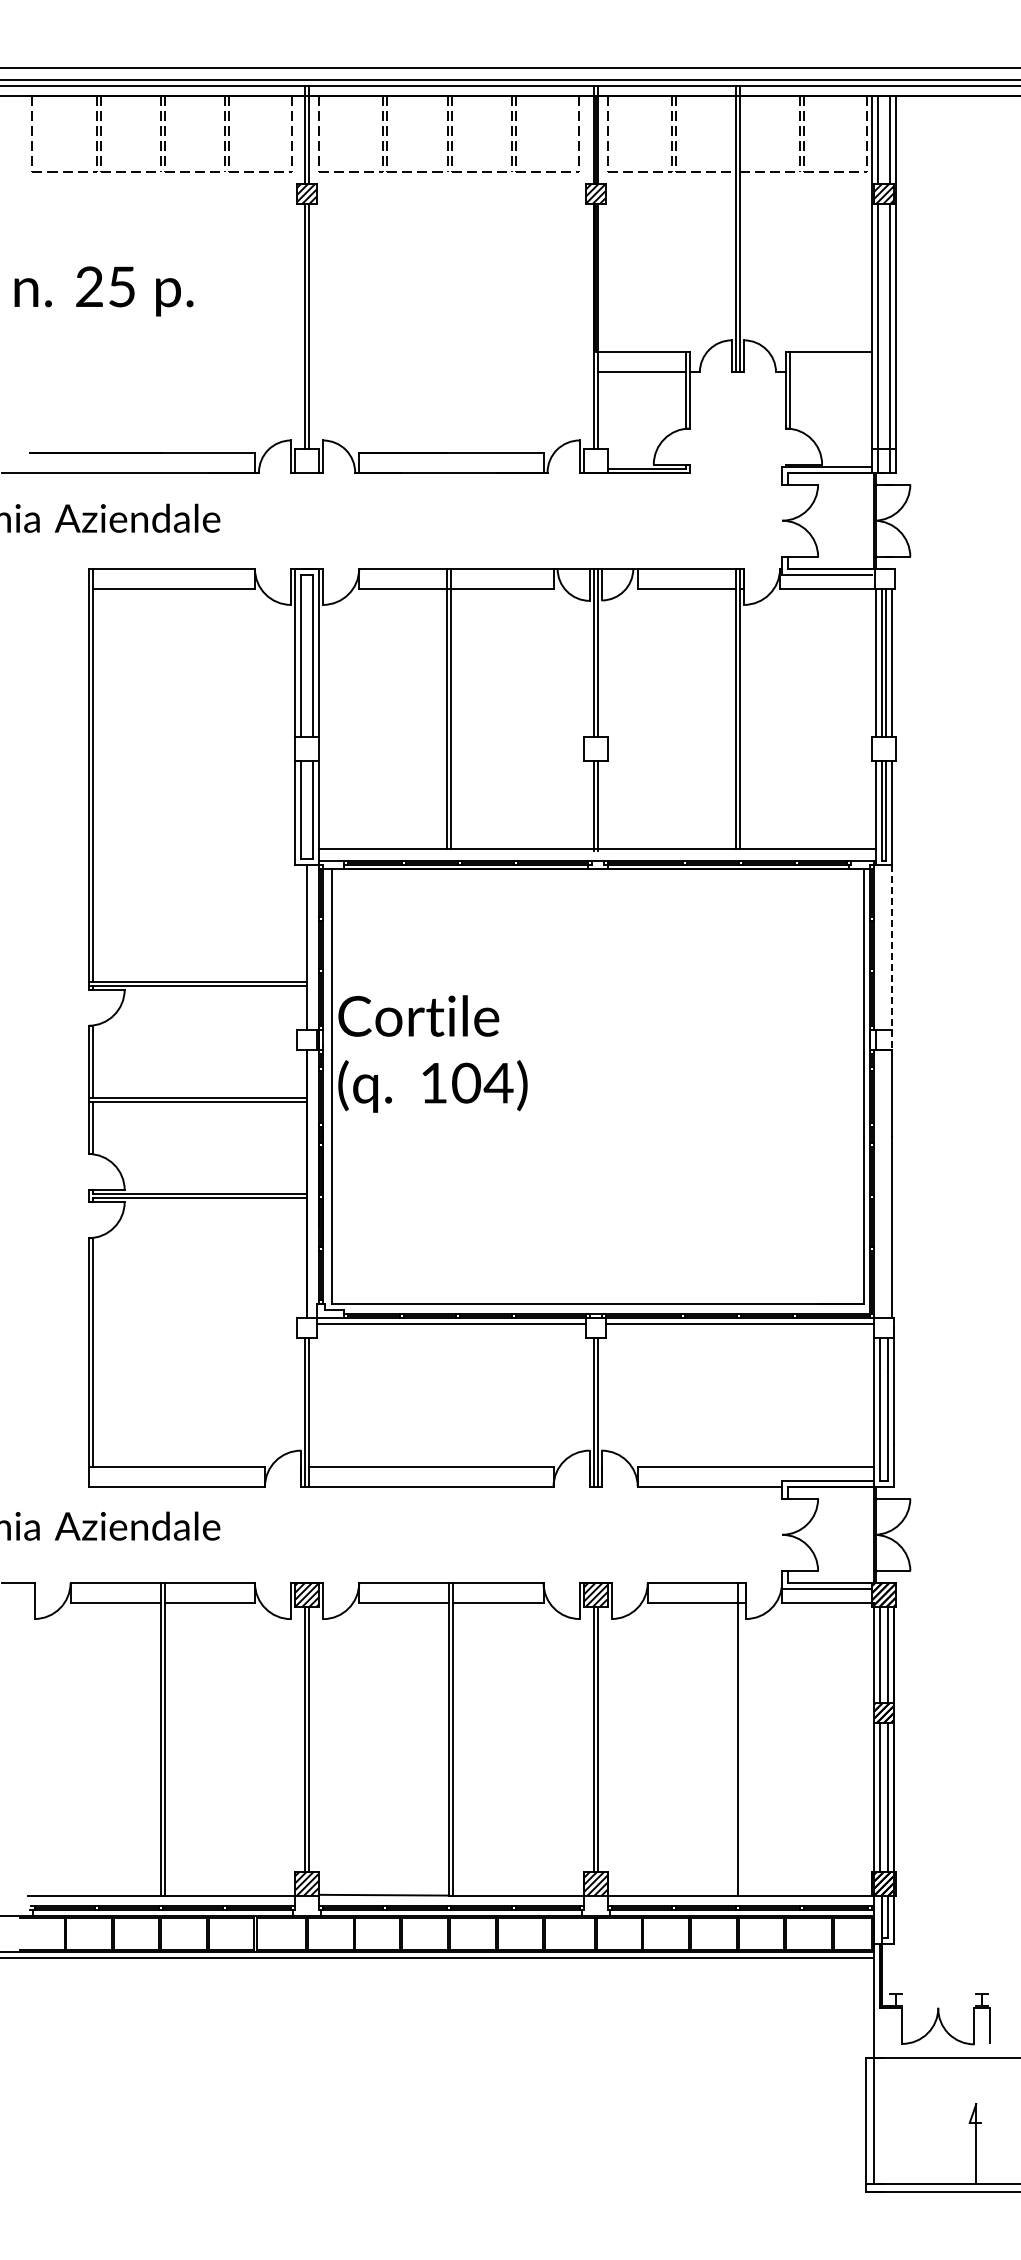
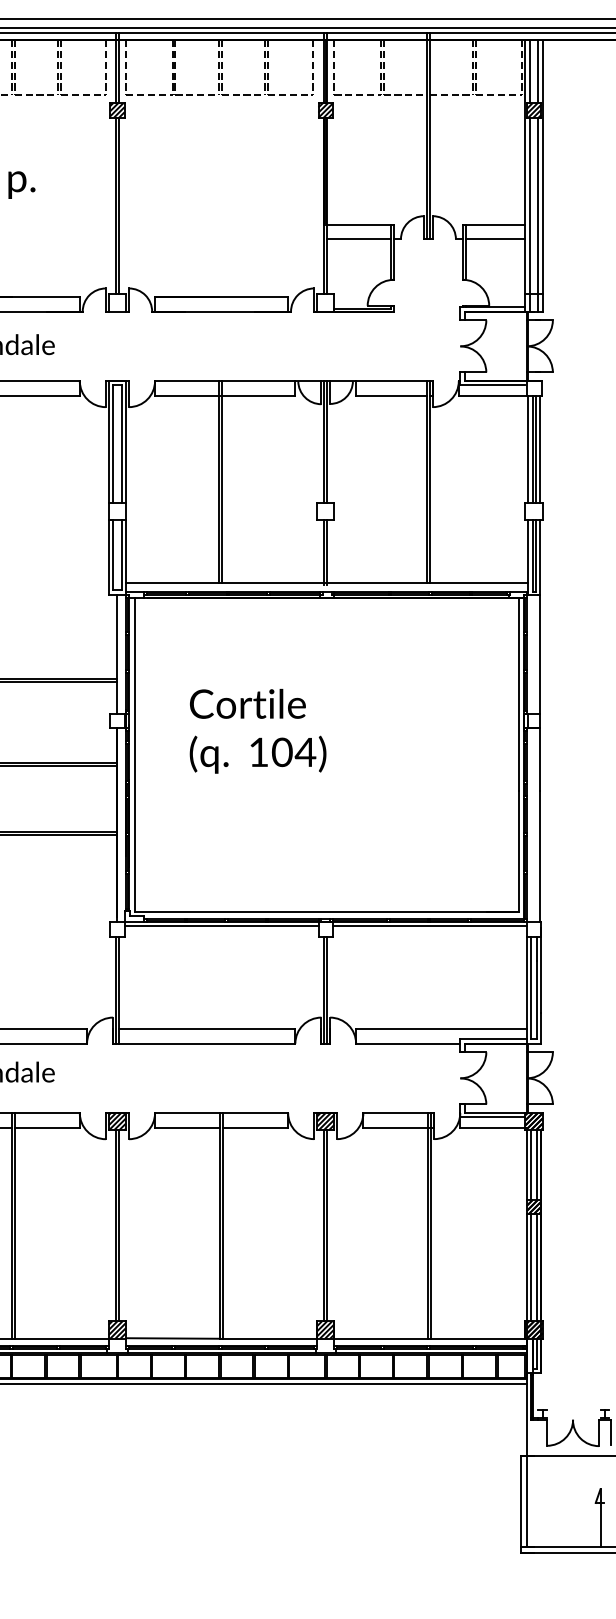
line: (831, 372) -> (495, 239), added
line: (892, 957) -> (540, 661), dashed -> solid
text: (432, 1053) -> (257, 730), moved
line: (741, 1738) -> (431, 1225), added

